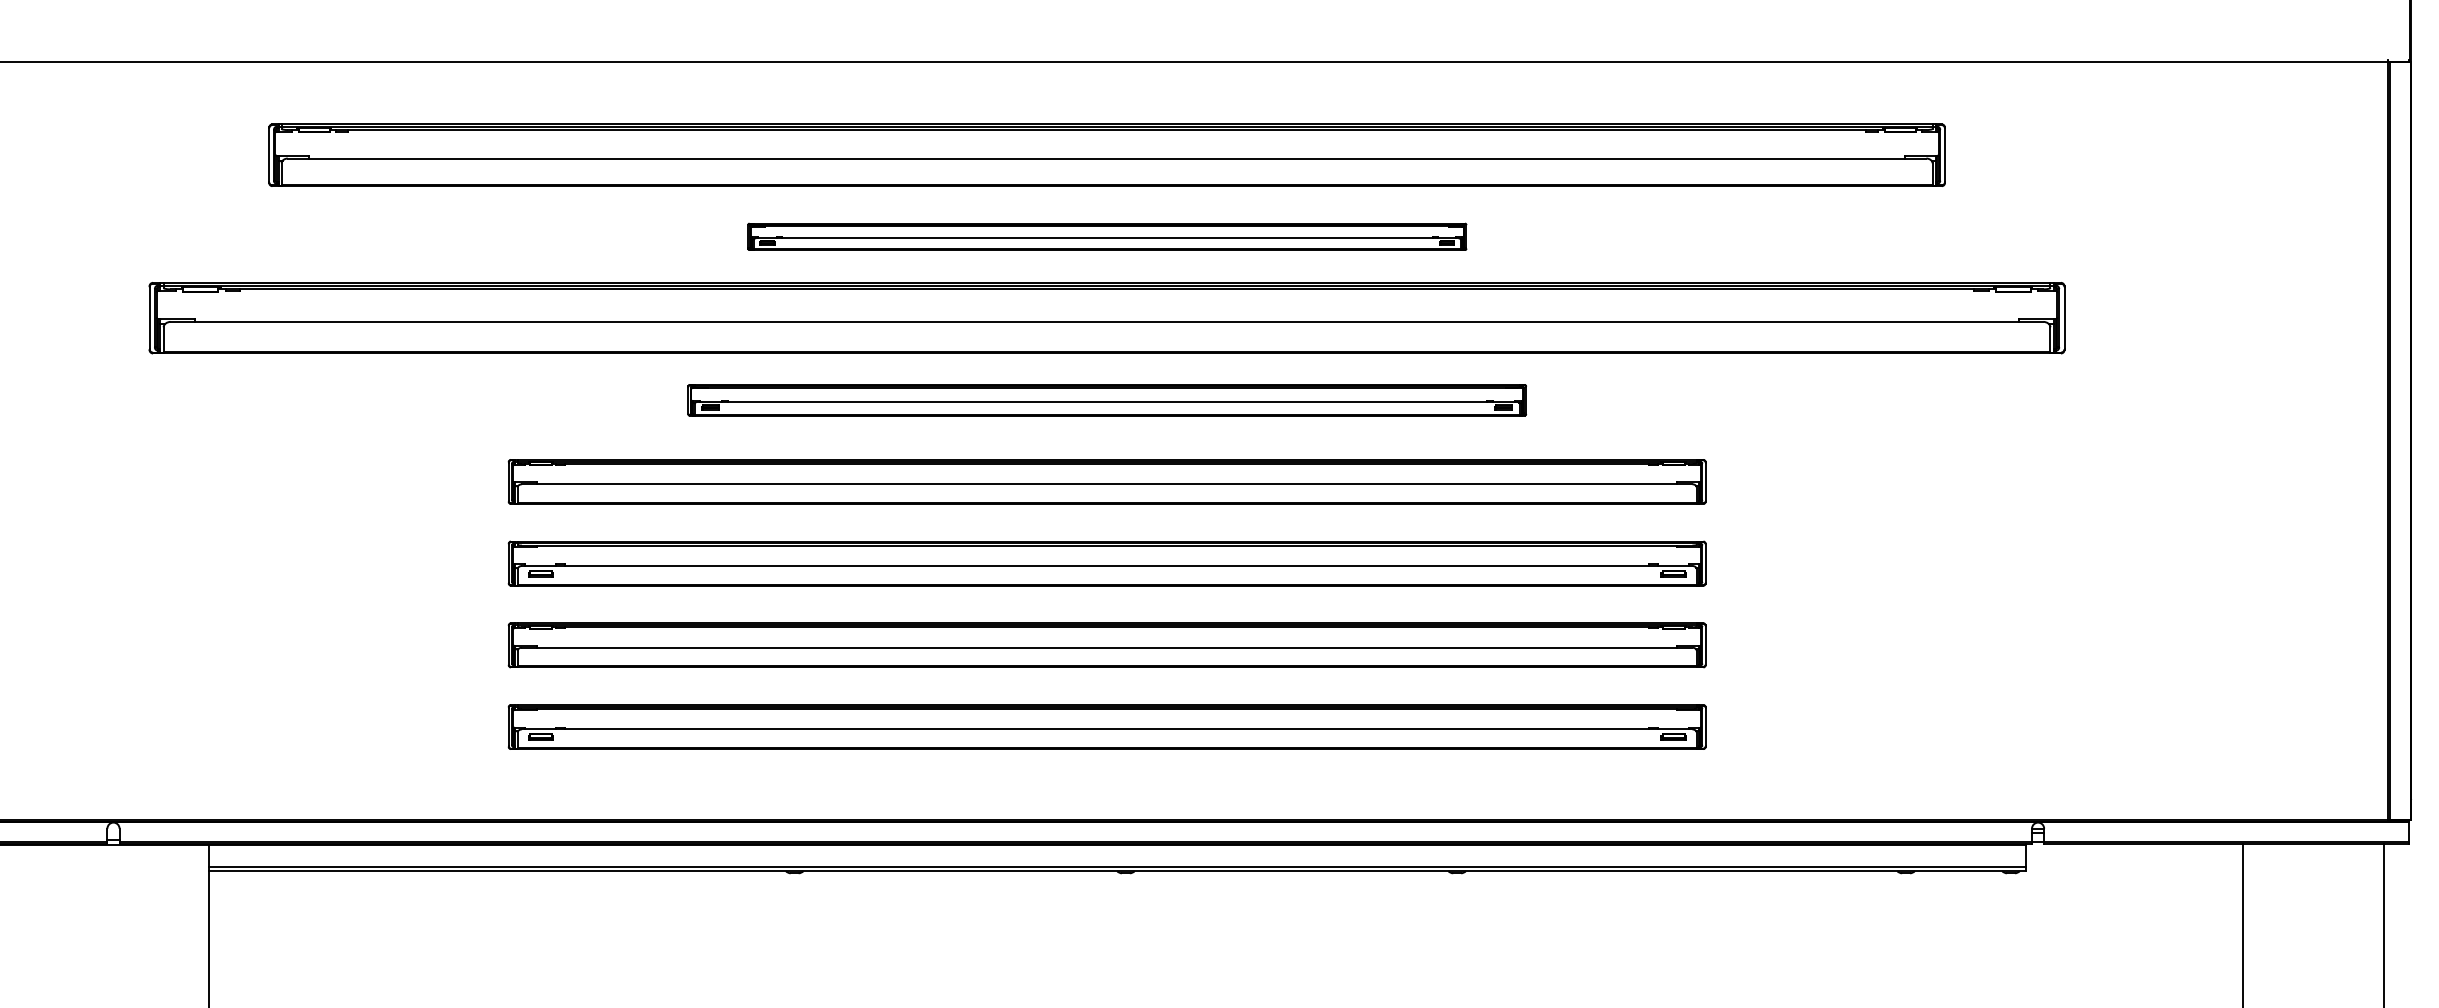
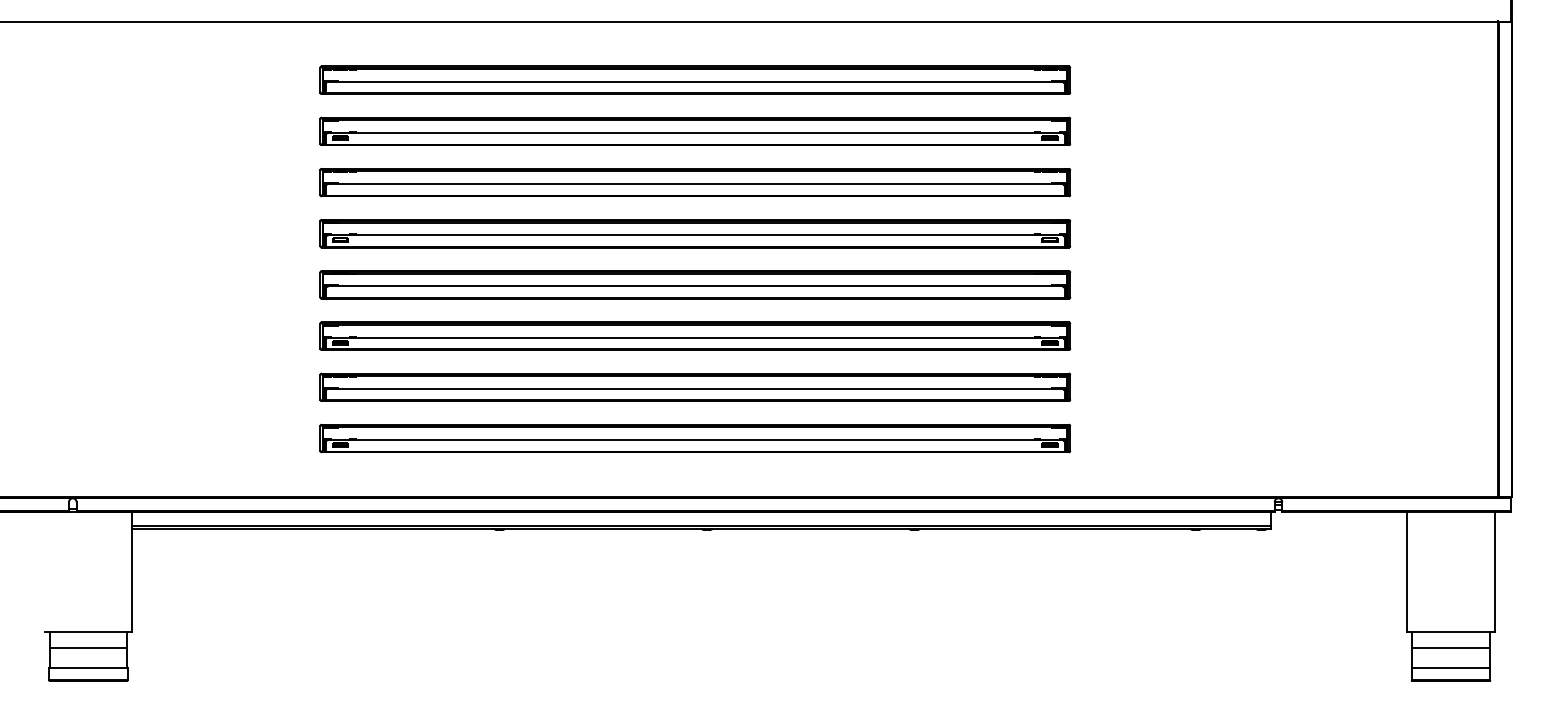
part: (1107, 153) -> (695, 79), size x0.71
part: (1107, 236) -> (695, 131), size x1.67
part: (1107, 318) -> (695, 182), size x0.62
part: (1107, 399) -> (695, 233), size x1.43

